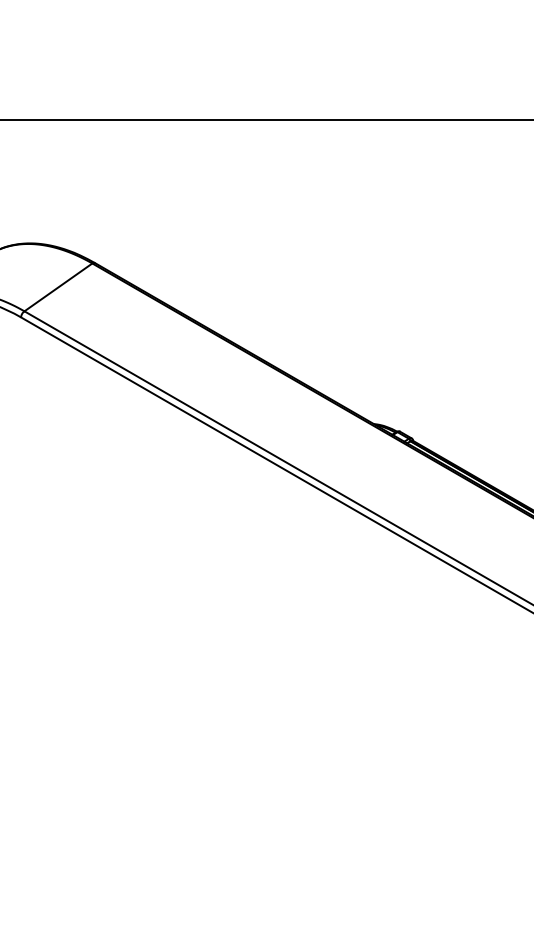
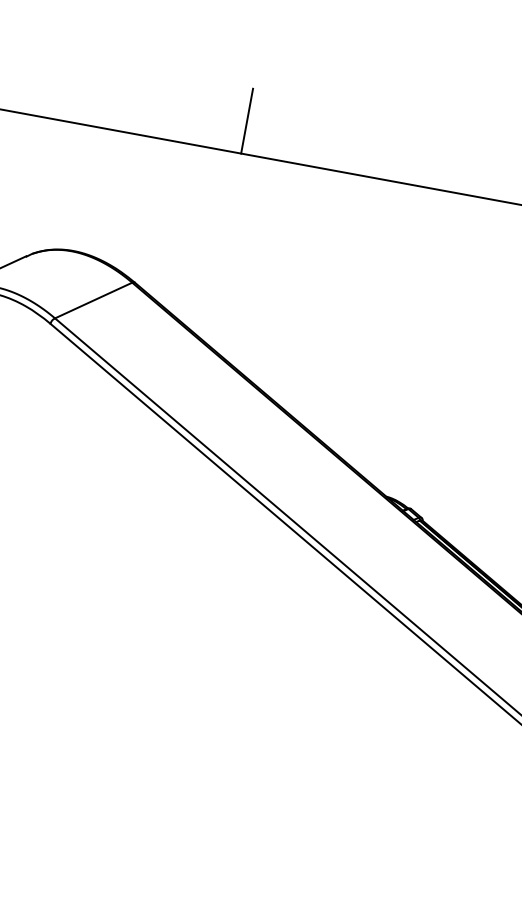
line: (174, 87) -> (247, 120), added

